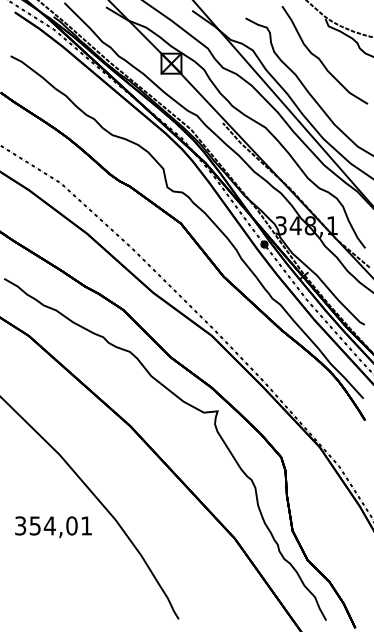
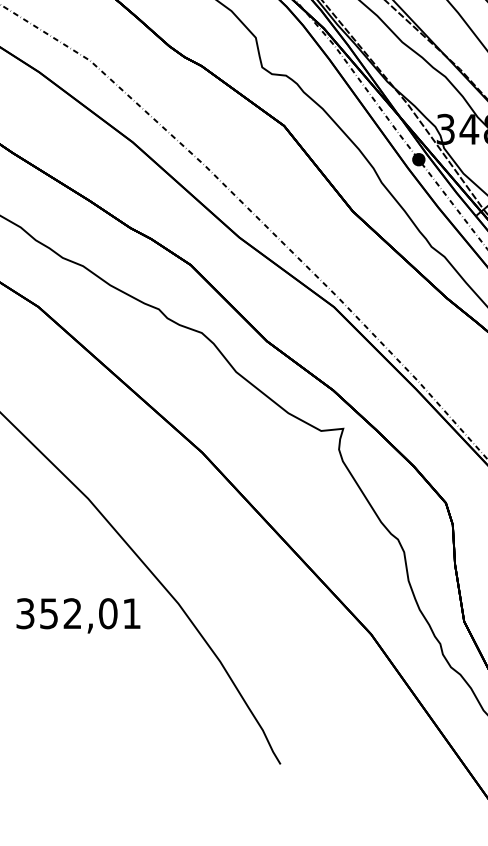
text: (49, 525) -> (71, 612), 354,01 -> 352,01

